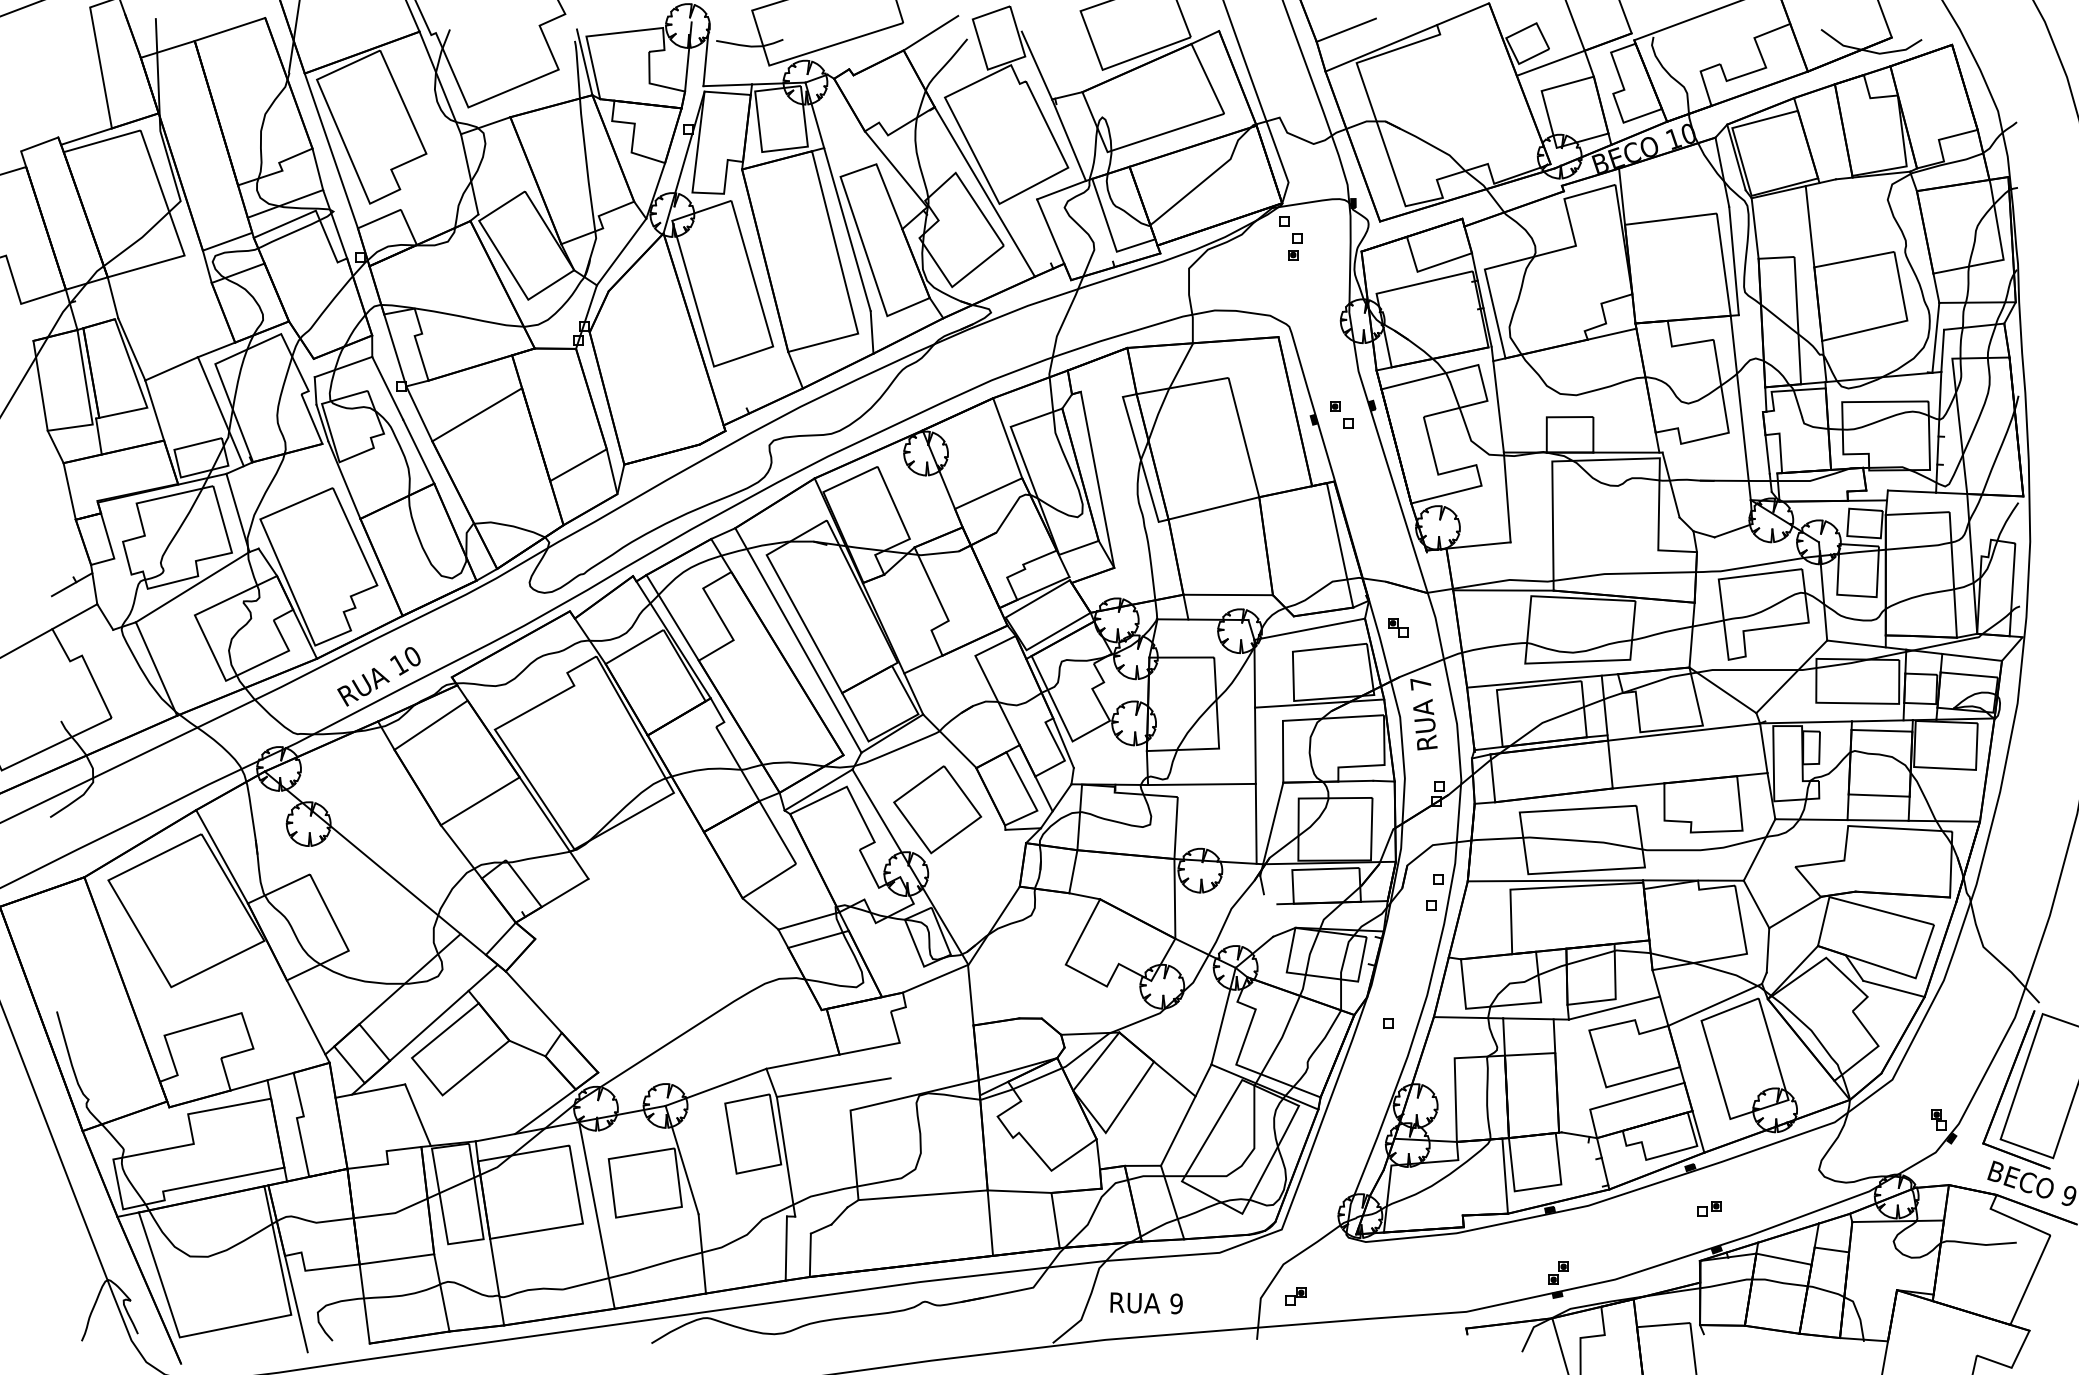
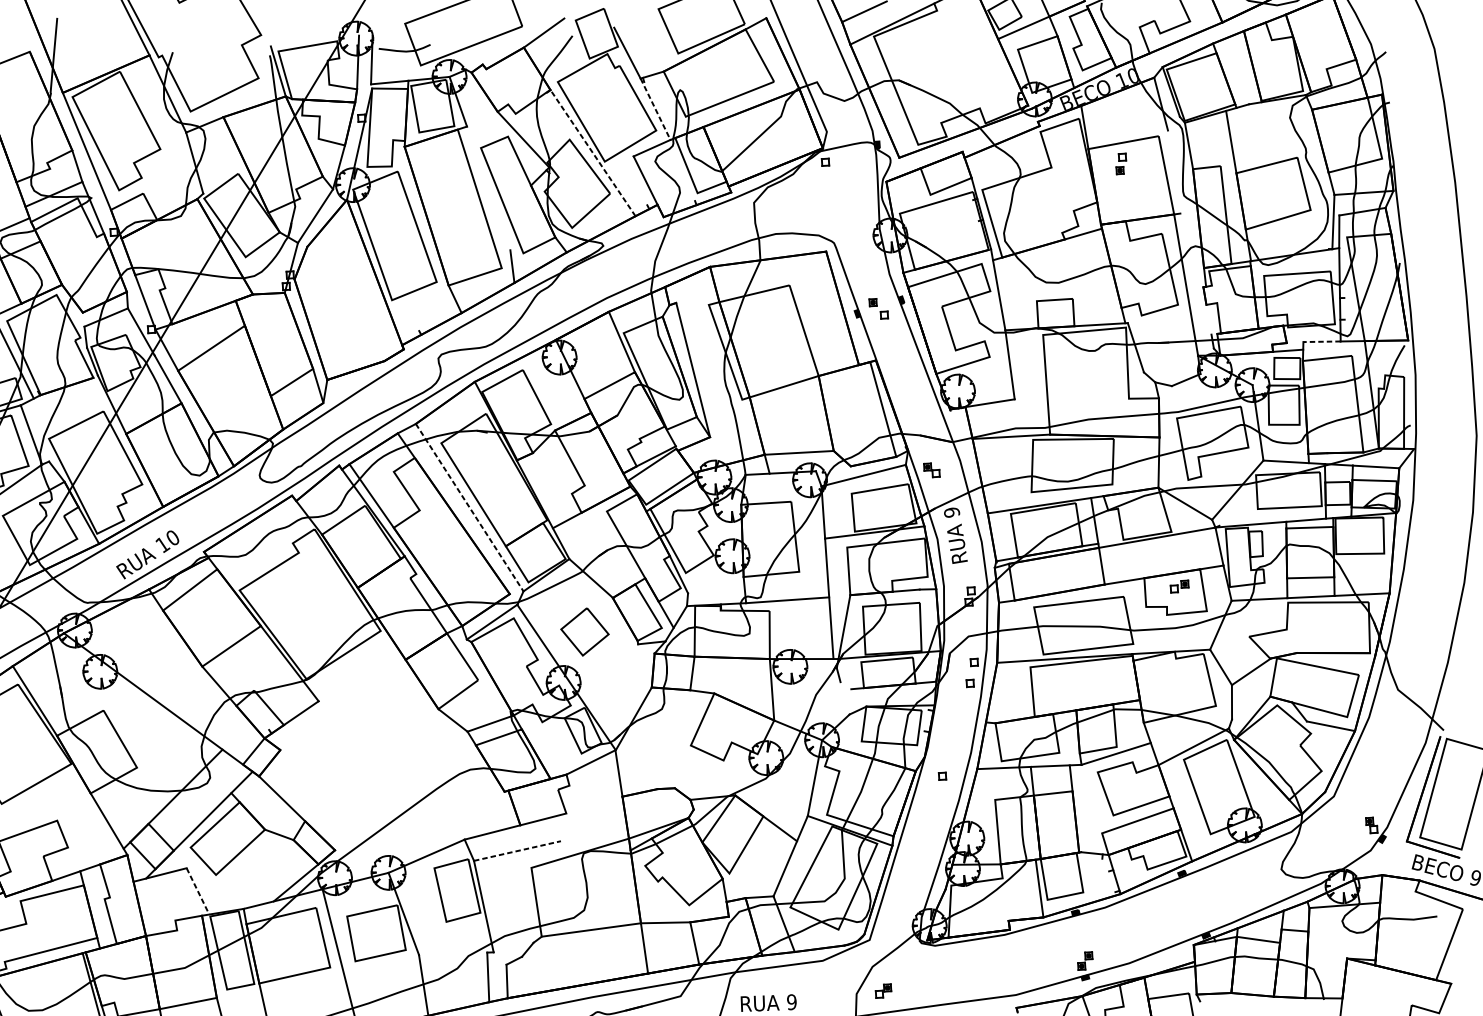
line: (1069, 140) -> (655, 109), solid -> dashed
line: (984, 191) -> (592, 152), solid -> dashed
line: (847, 229) -> (488, 188), removed
part: (1295, 246) -> (1121, 163), moved
line: (1733, 260) -> (1173, 171), removed
line: (1767, 454) -> (1208, 319), removed
line: (1911, 491) -> (1321, 341), solid -> dashed
line: (798, 640) -> (469, 507), solid -> dashed
text: (1420, 683) -> (951, 512), 7 -> 9
part: (937, 809) -> (584, 631), size x0.7
line: (833, 1087) -> (517, 850), solid -> dashed
line: (418, 1115) -> (198, 891), solid -> dashed
part: (1709, 1208) -> (1179, 586), moved

